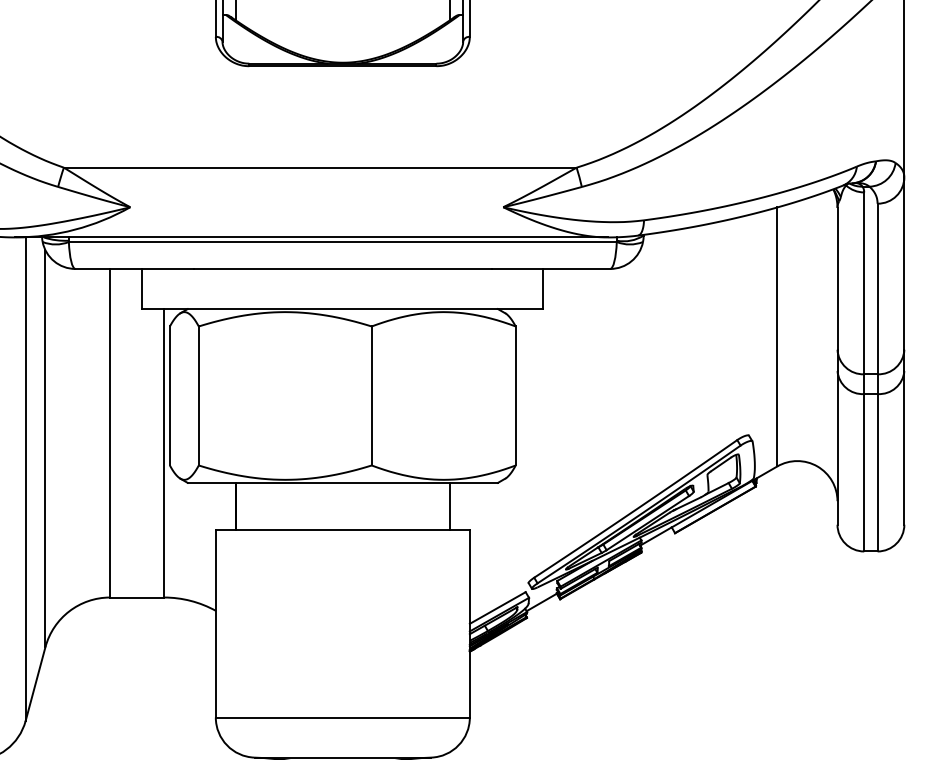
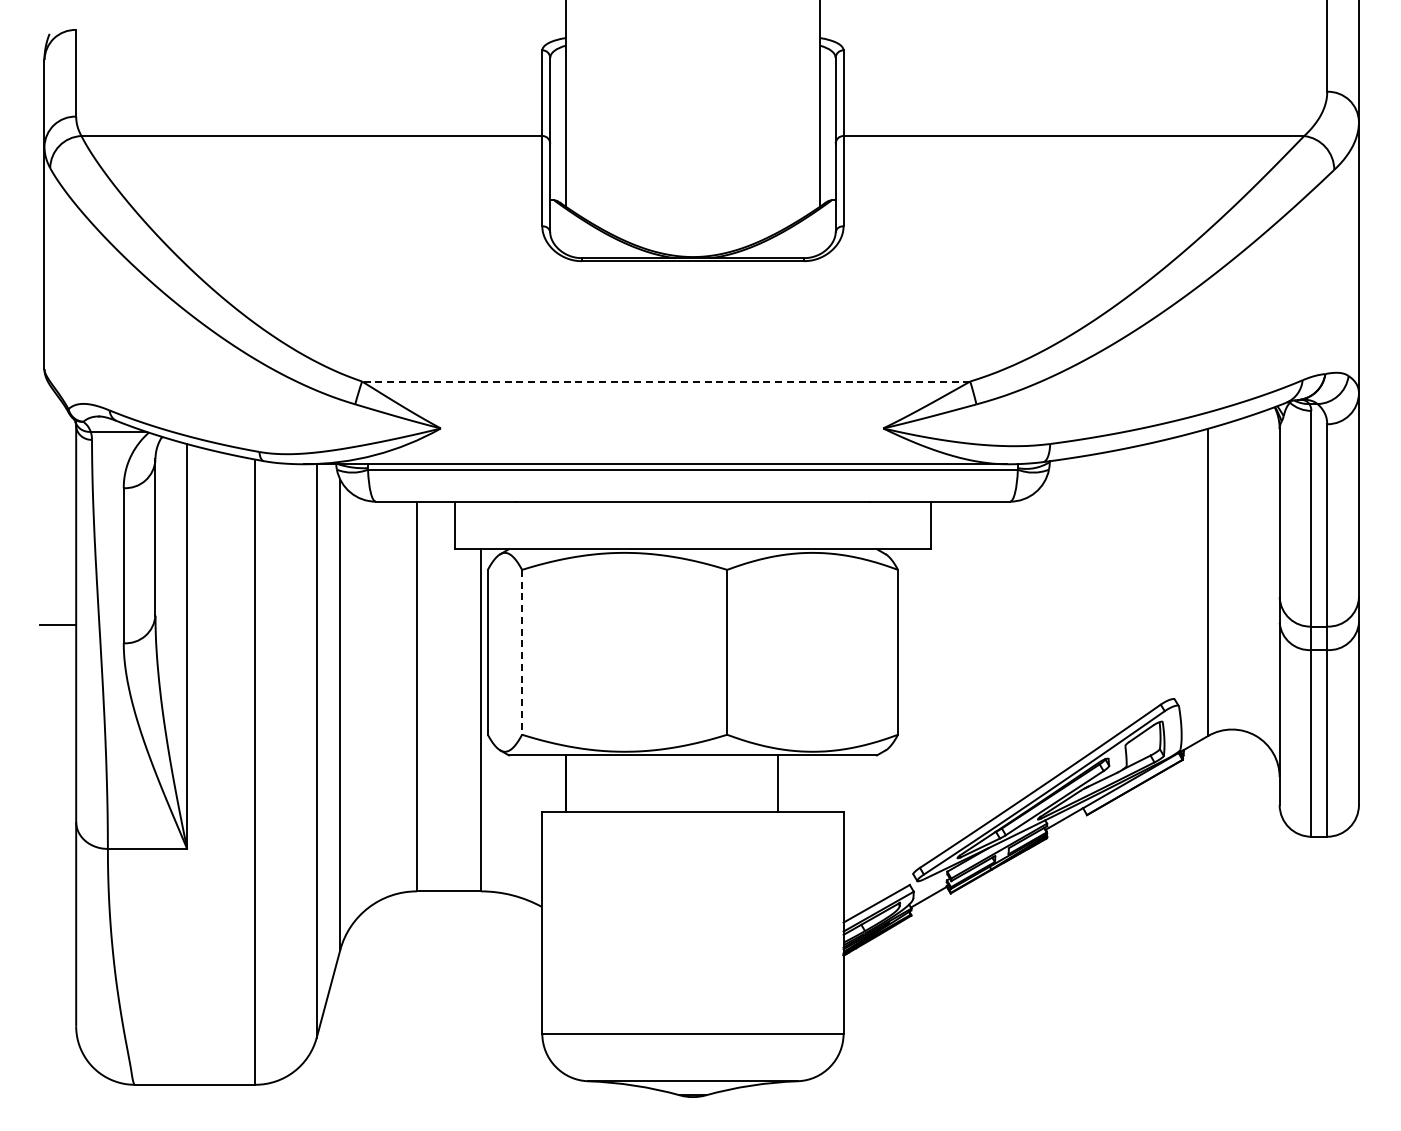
line: (319, 167) -> (665, 381), solid -> dashed
line: (199, 396) -> (522, 652), solid -> dashed
line: (449, 506) -> (777, 783), moved

